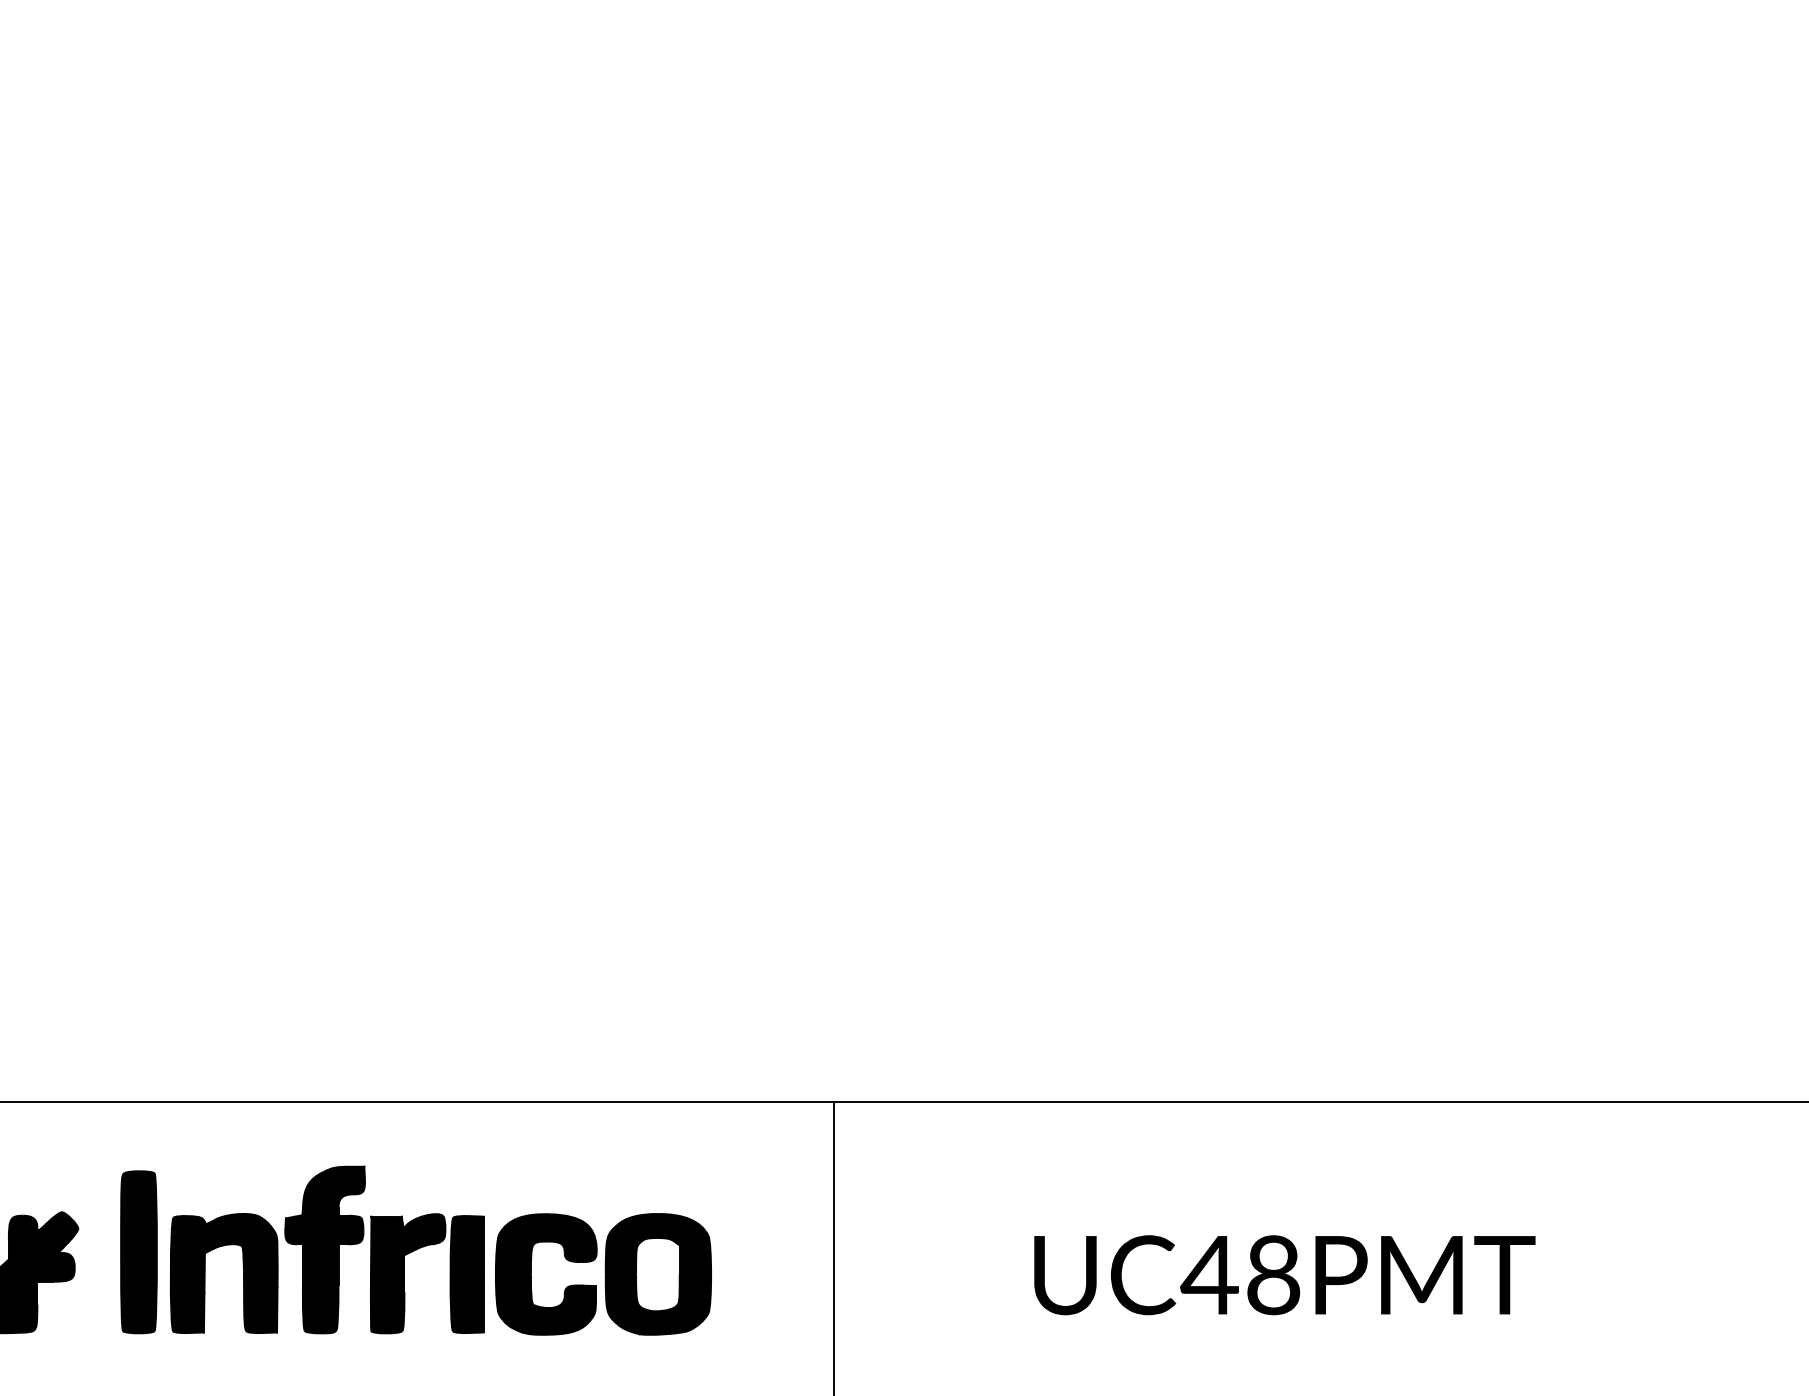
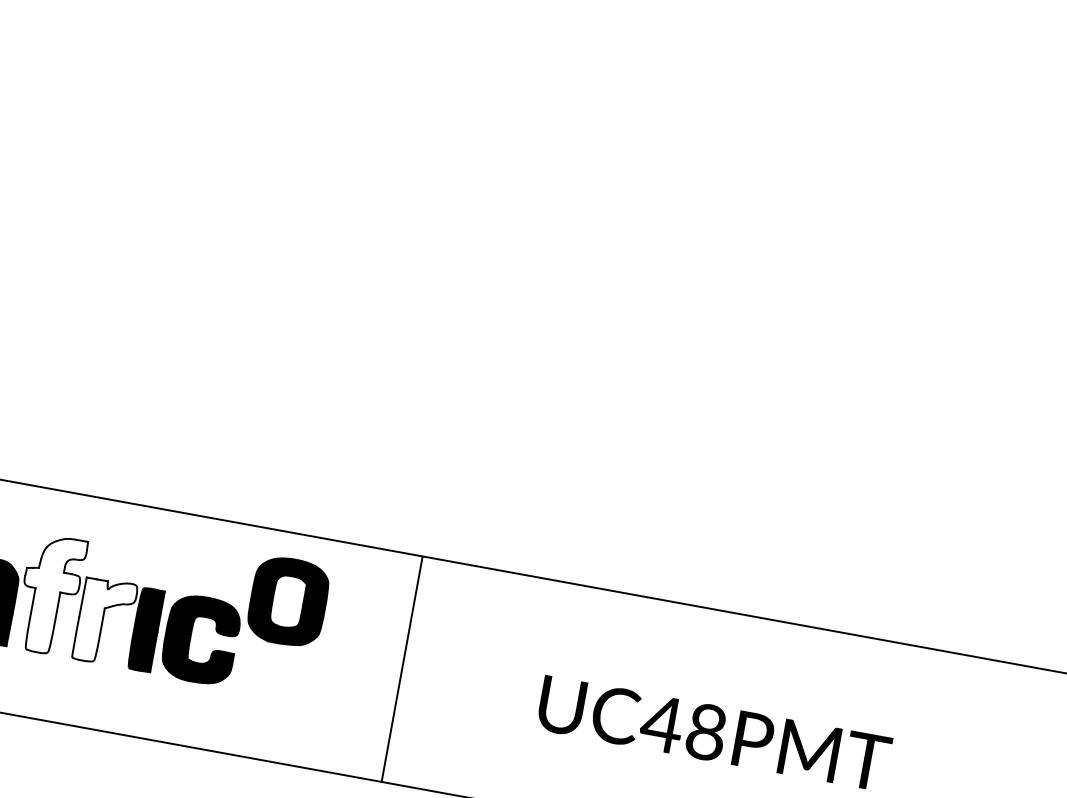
fill: (325, 1249) -> (50, 594), removed
fill: (407, 1273) -> (104, 621), removed
part: (657, 1274) -> (287, 601), moved

